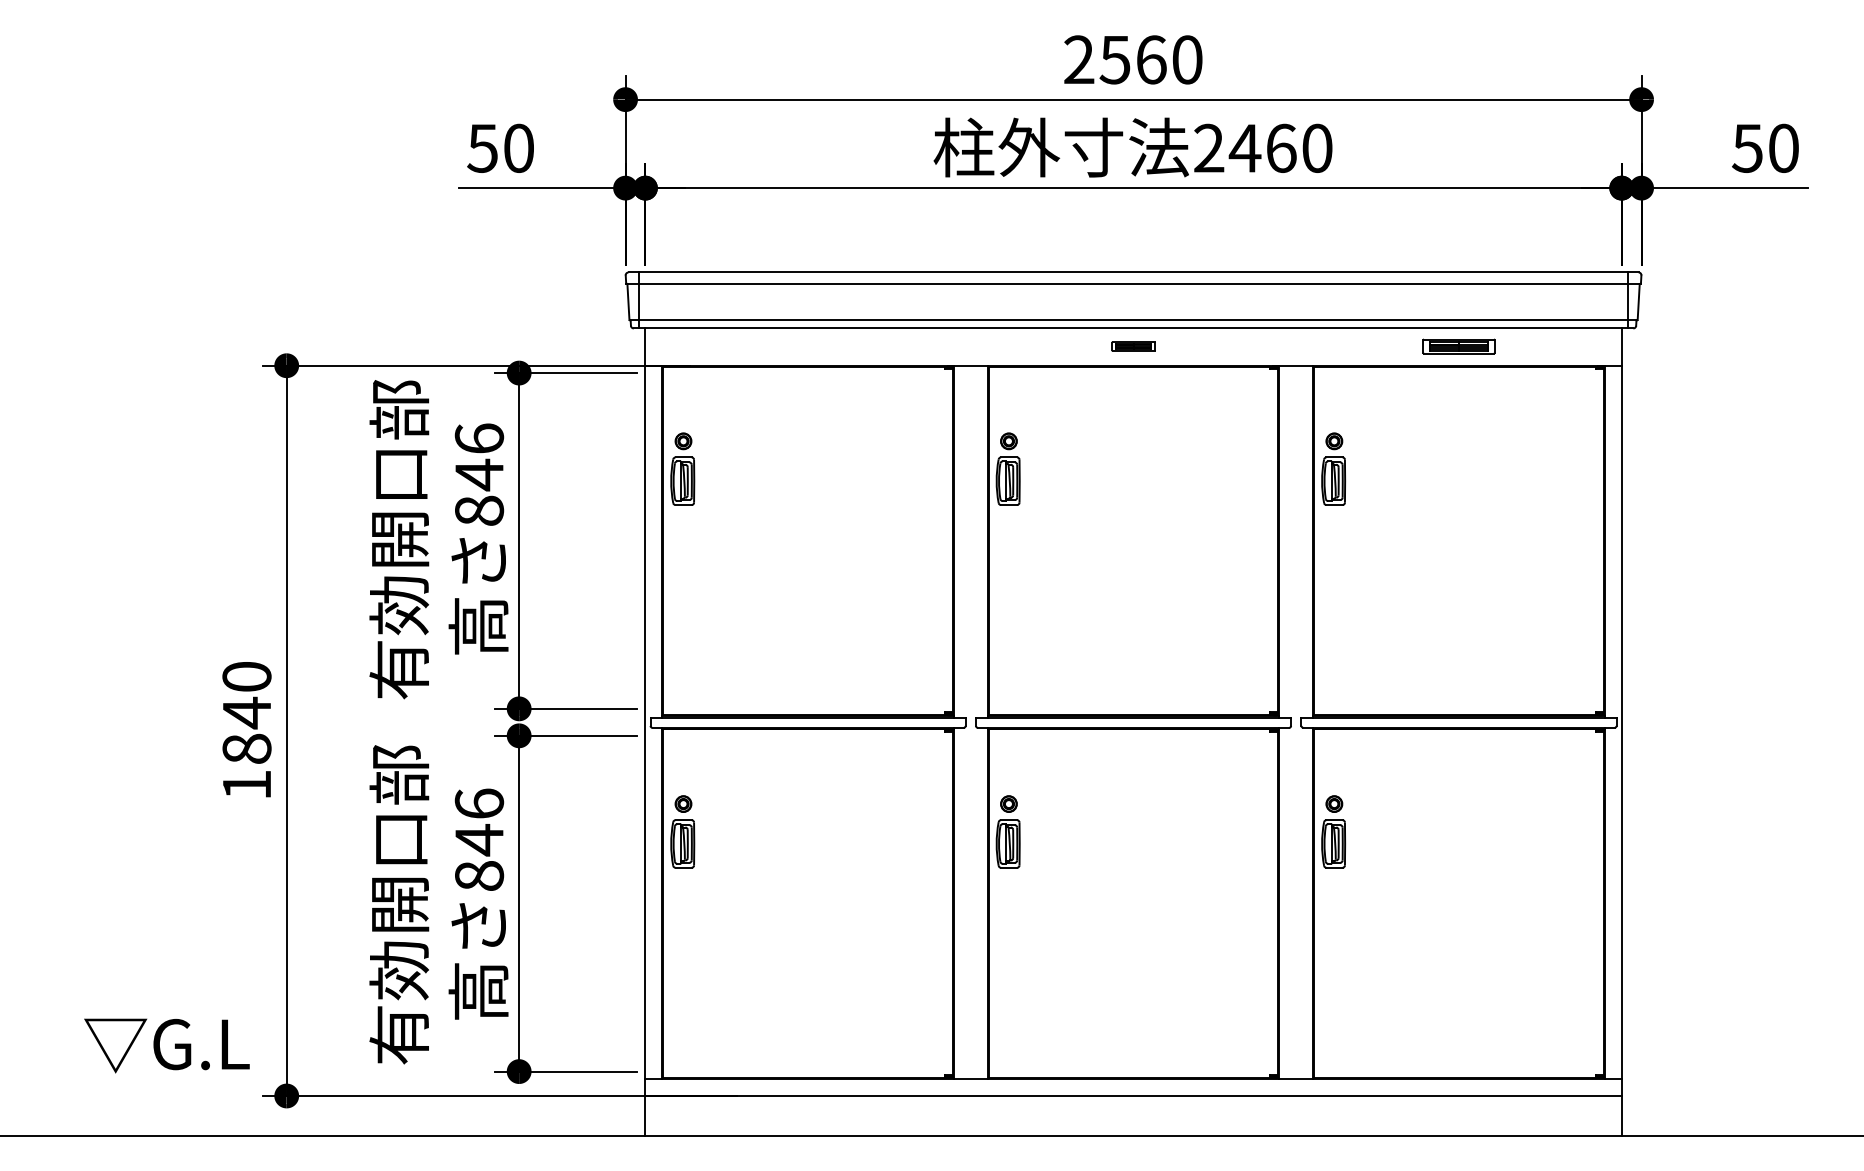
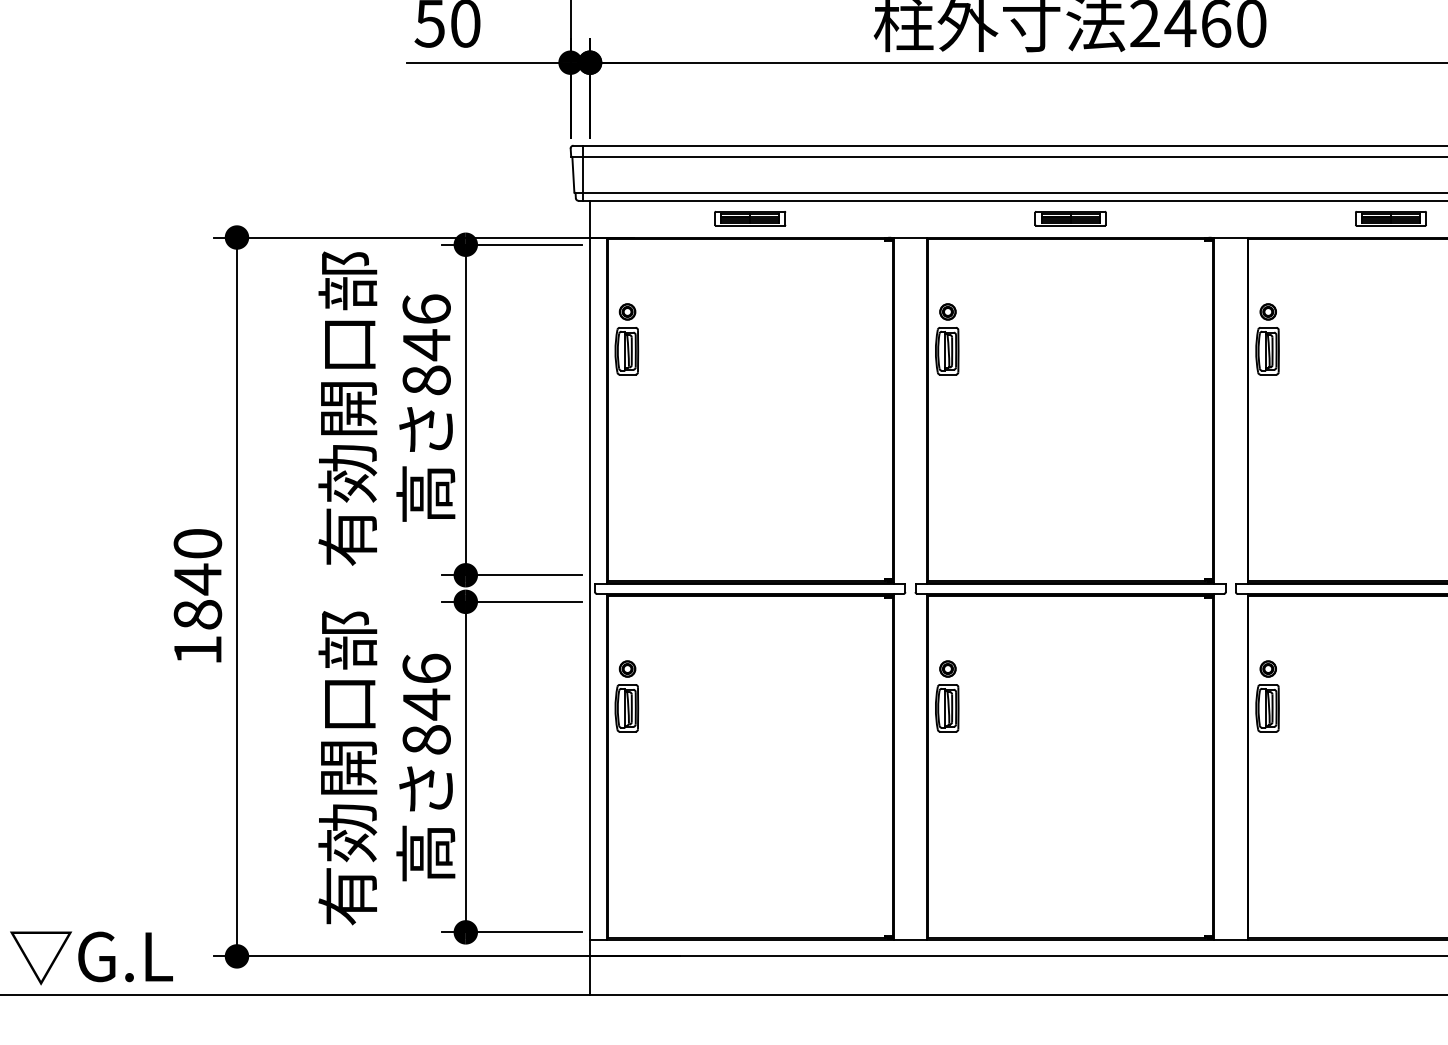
part: (807, 346) -> (749, 218), added
part: (1133, 346) -> (1070, 218), size x1.67
text: (166, 1045) -> (91, 957), moved

